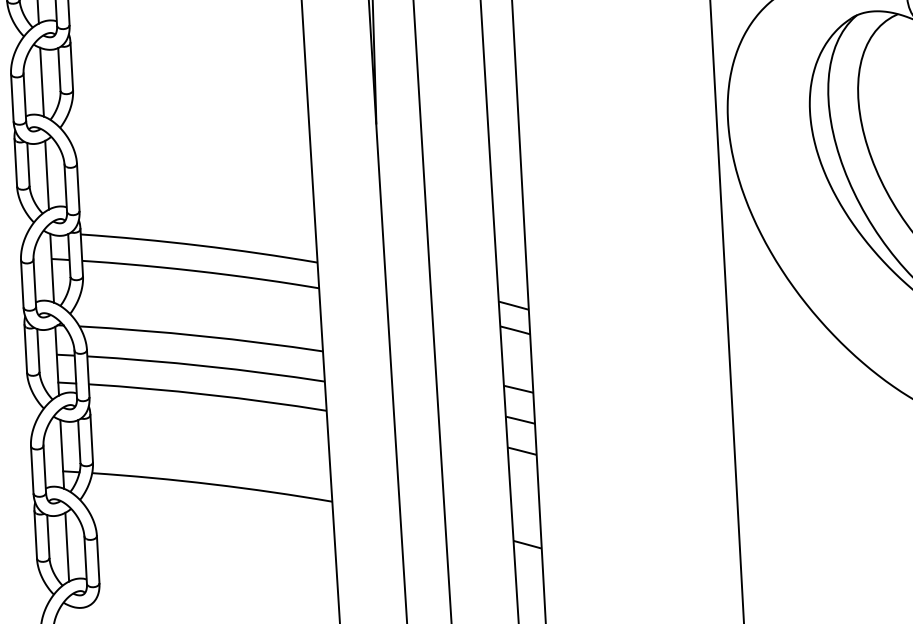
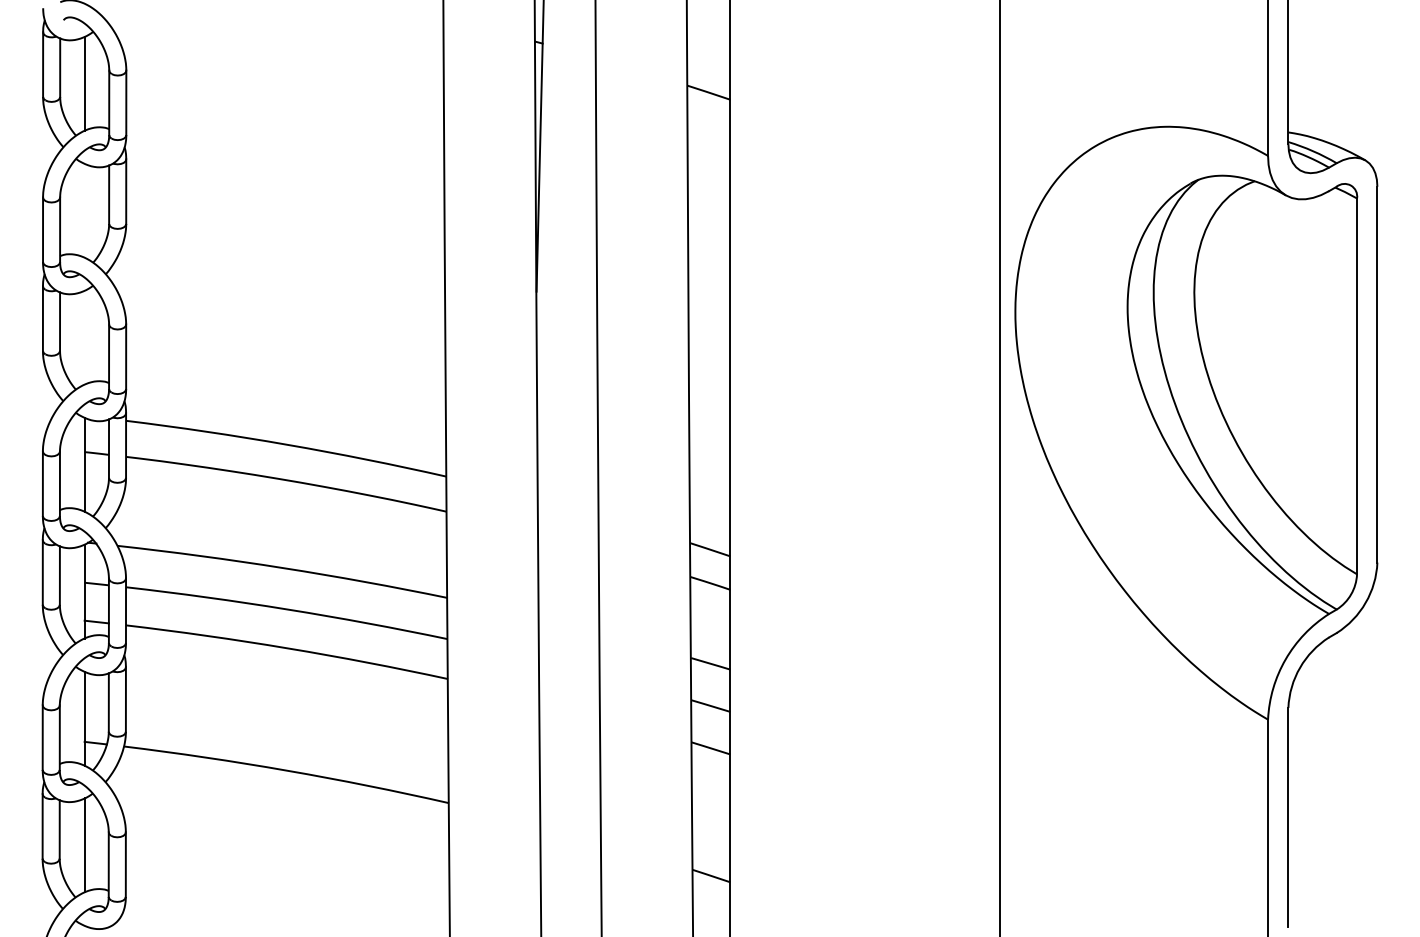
line: (41, 82) -> (84, 210), removed
line: (47, 175) -> (84, 337), removed

